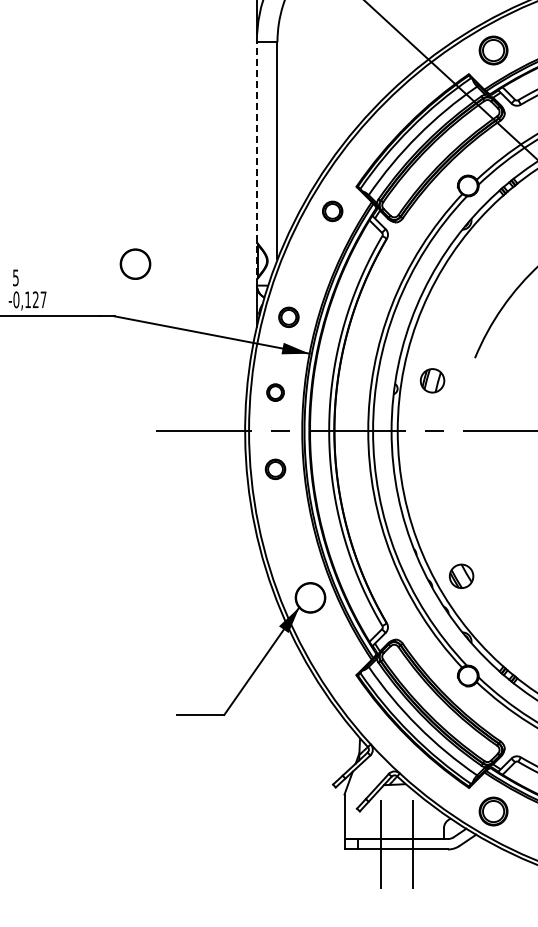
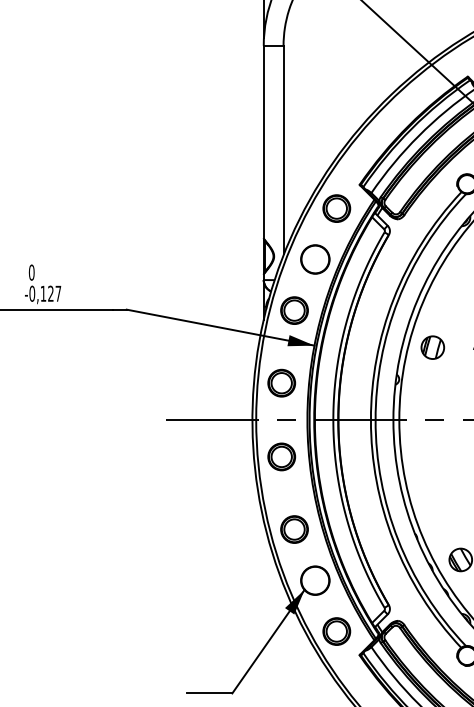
line: (256, 163) -> (263, 162), dashed -> solid
part: (332, 211) -> (336, 208), size x1.43
part: (135, 263) -> (315, 258), moved
text: (15, 277) -> (31, 272), 5 -> 0
part: (288, 317) -> (294, 310), size x1.43
part: (432, 380) -> (432, 347), moved
part: (275, 392) -> (281, 382), size x1.67
part: (275, 469) -> (281, 457), size x1.43
part: (288, 544) -> (294, 529), added
part: (332, 650) -> (336, 631), added

